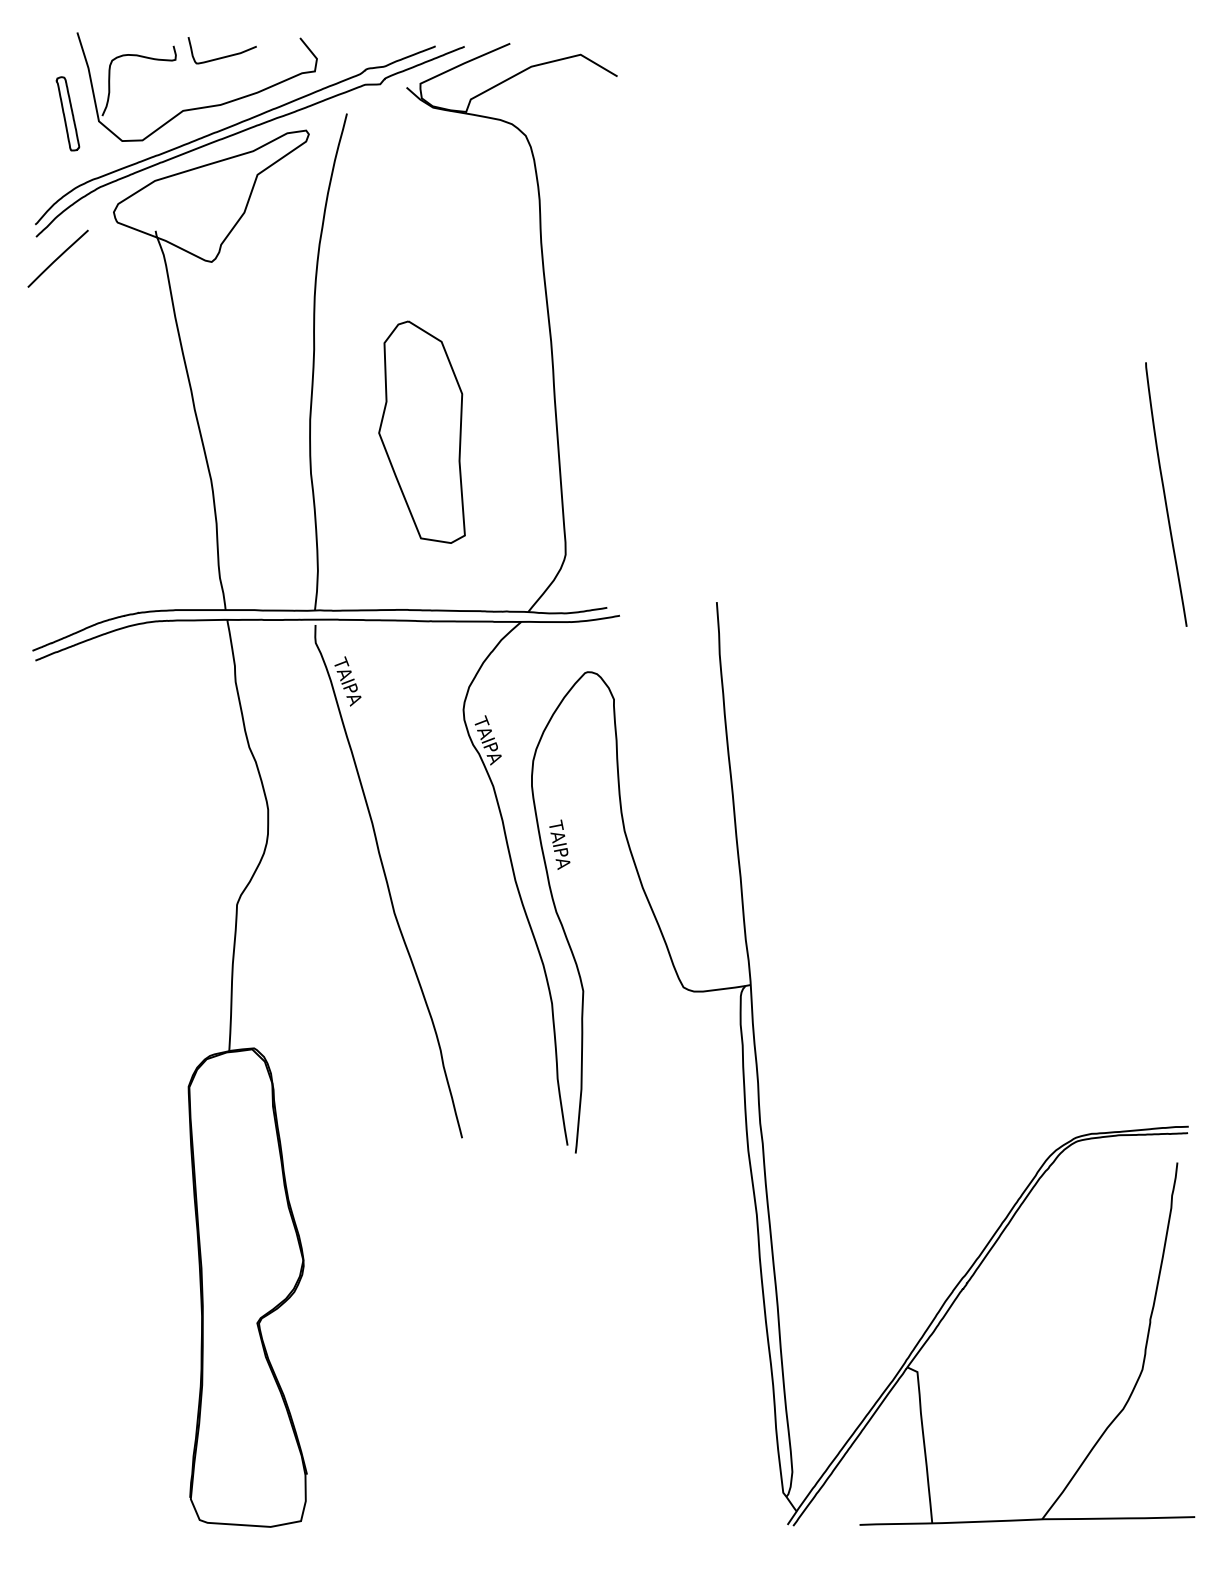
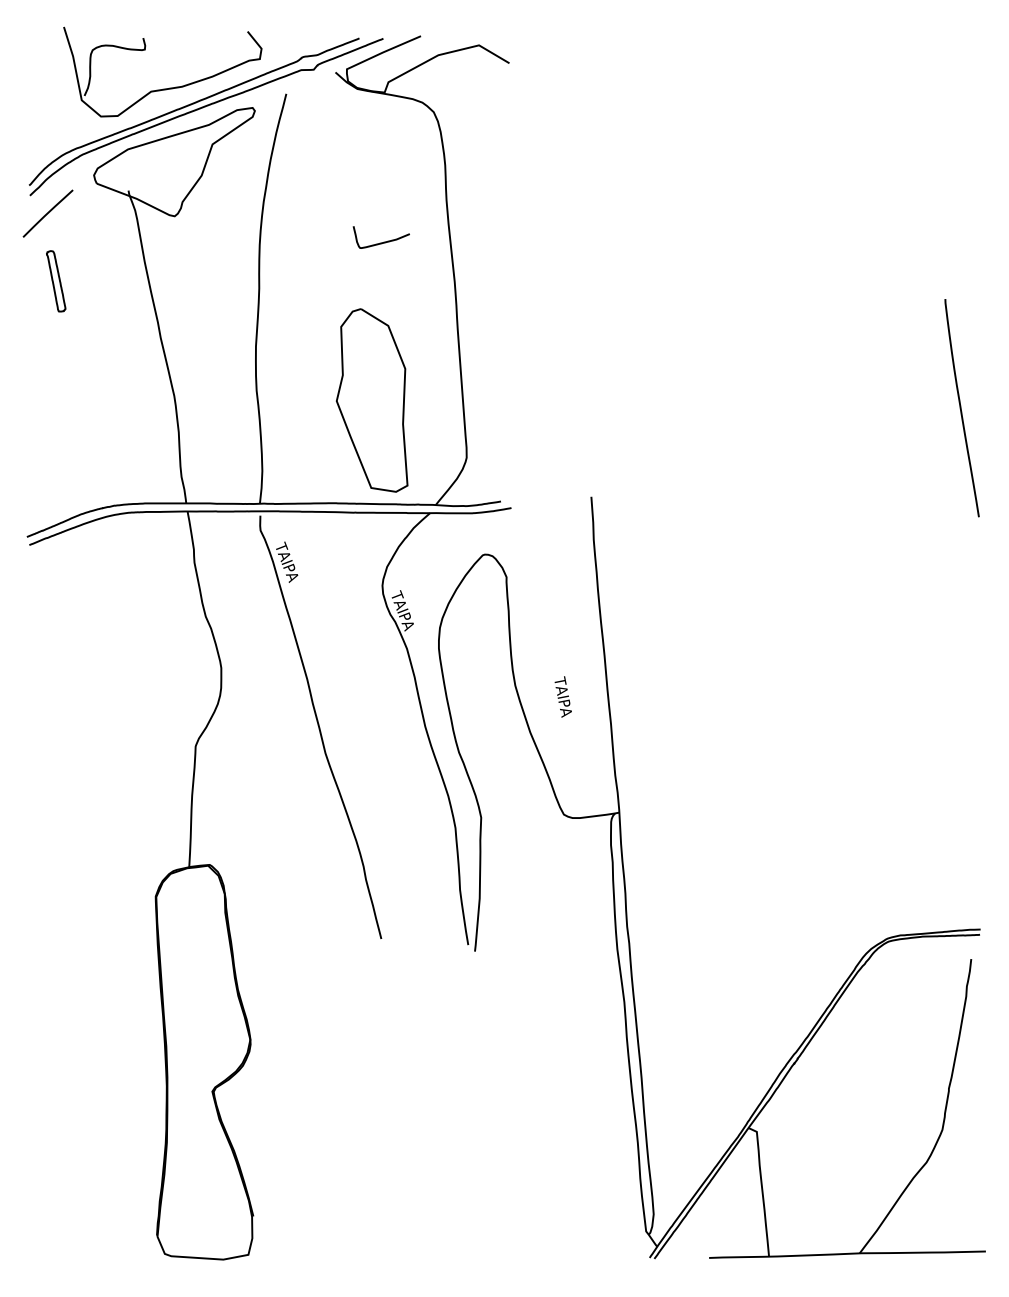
curve: (222, 56) -> (381, 242), moved
part: (67, 113) -> (55, 281), moved
part: (421, 431) -> (371, 399), moved
text: (559, 844) -> (563, 696), moved

